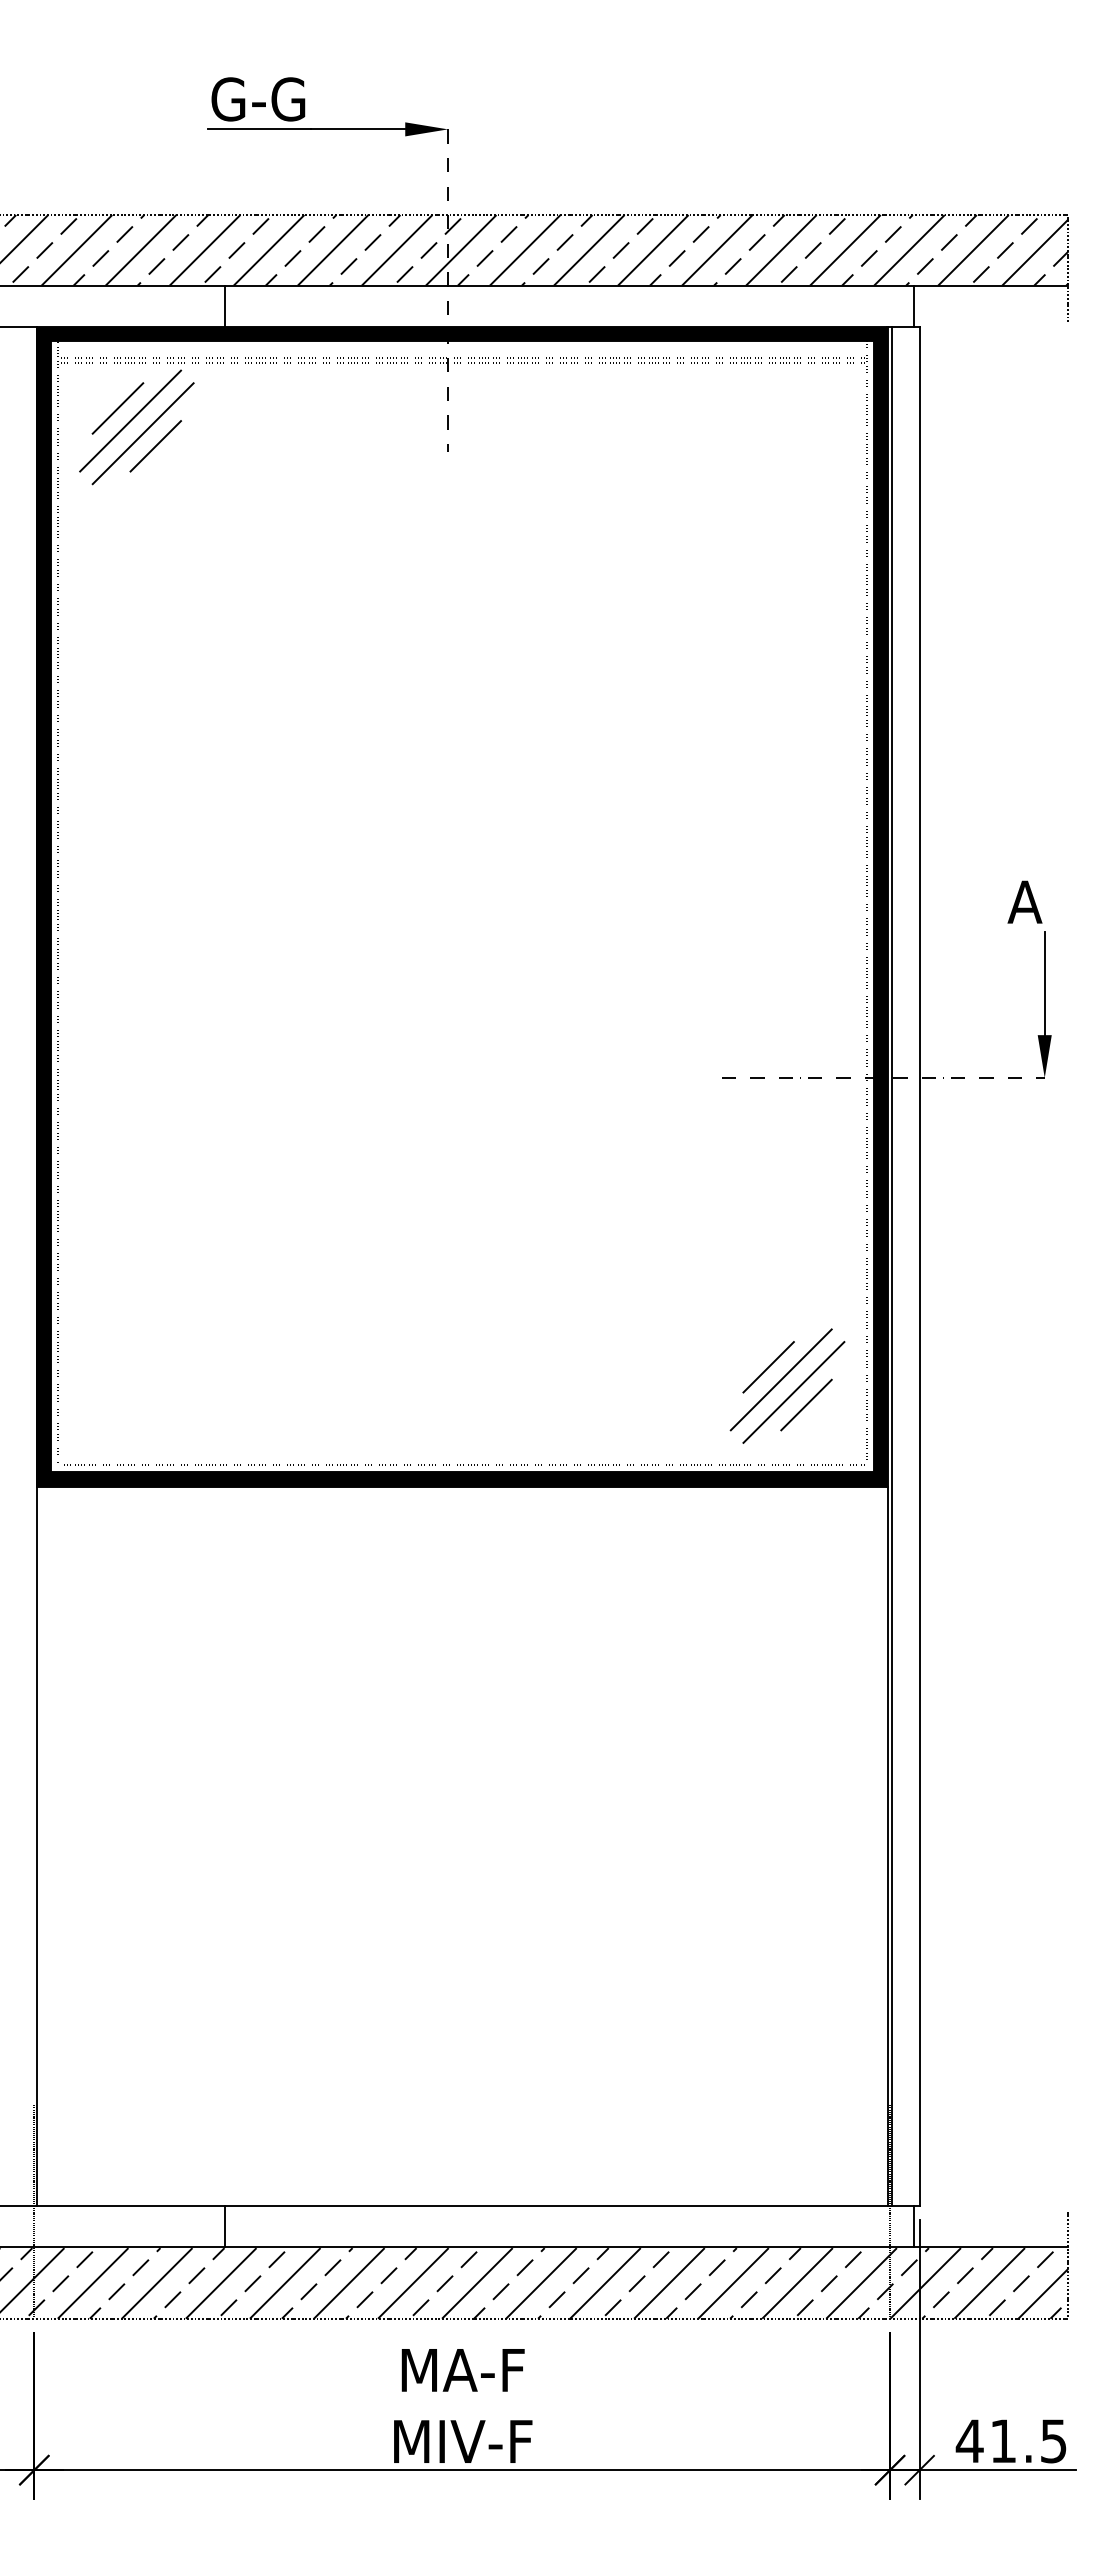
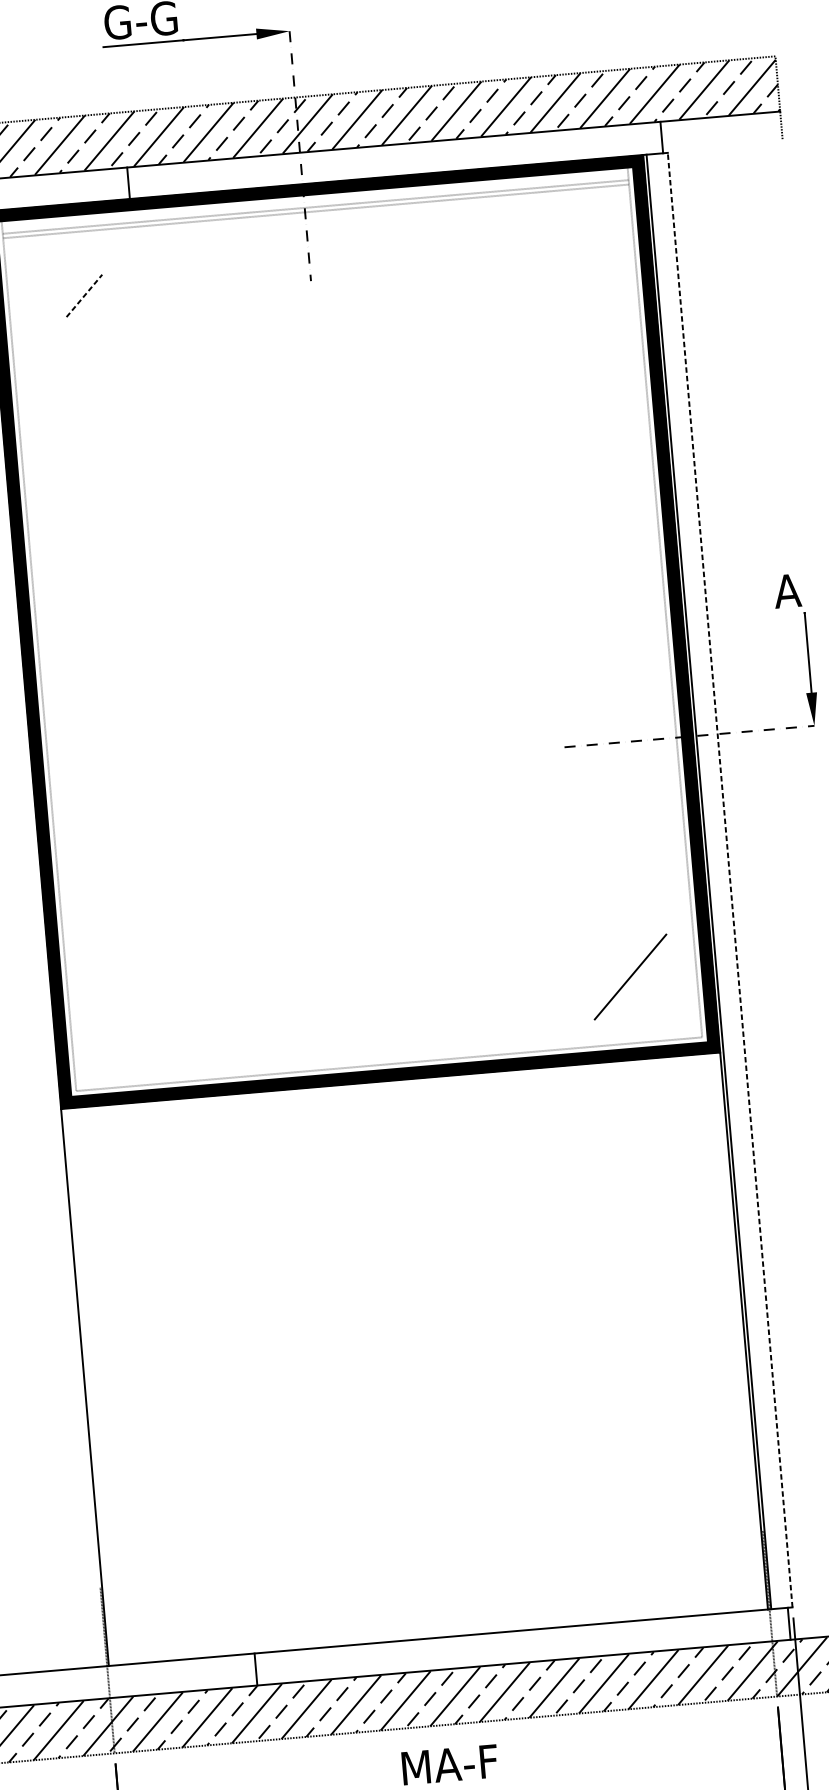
line: (117, 408) -> (52, 269), removed
line: (130, 420) -> (63, 277), removed
line: (142, 433) -> (73, 286), removed
line: (155, 446) -> (84, 296), solid -> dashed
line: (919, 1266) -> (730, 880), solid -> dashed
line: (768, 1367) -> (619, 968), removed
line: (793, 1392) -> (640, 986), removed
line: (806, 1404) -> (651, 994), removed

